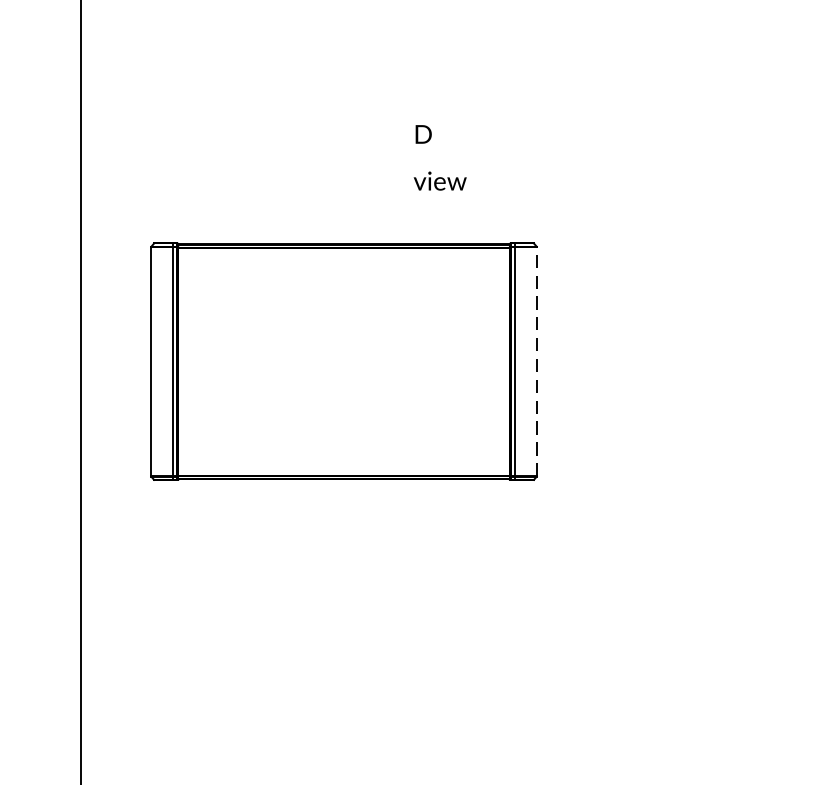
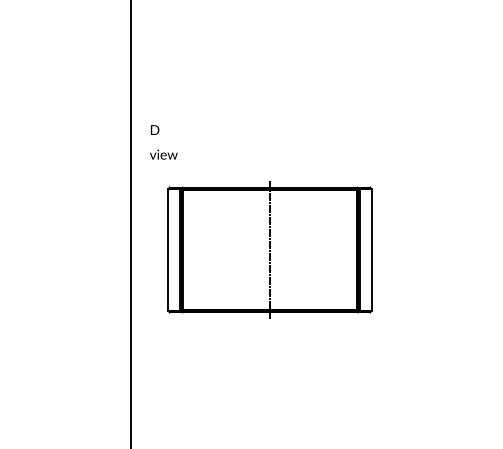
text: (439, 158) -> (163, 142), moved
line: (344, 360) -> (270, 249), added
line: (536, 360) -> (371, 249), dashed -> solid

